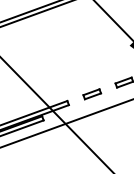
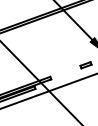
part: (91, 94) -> (65, 72), removed

